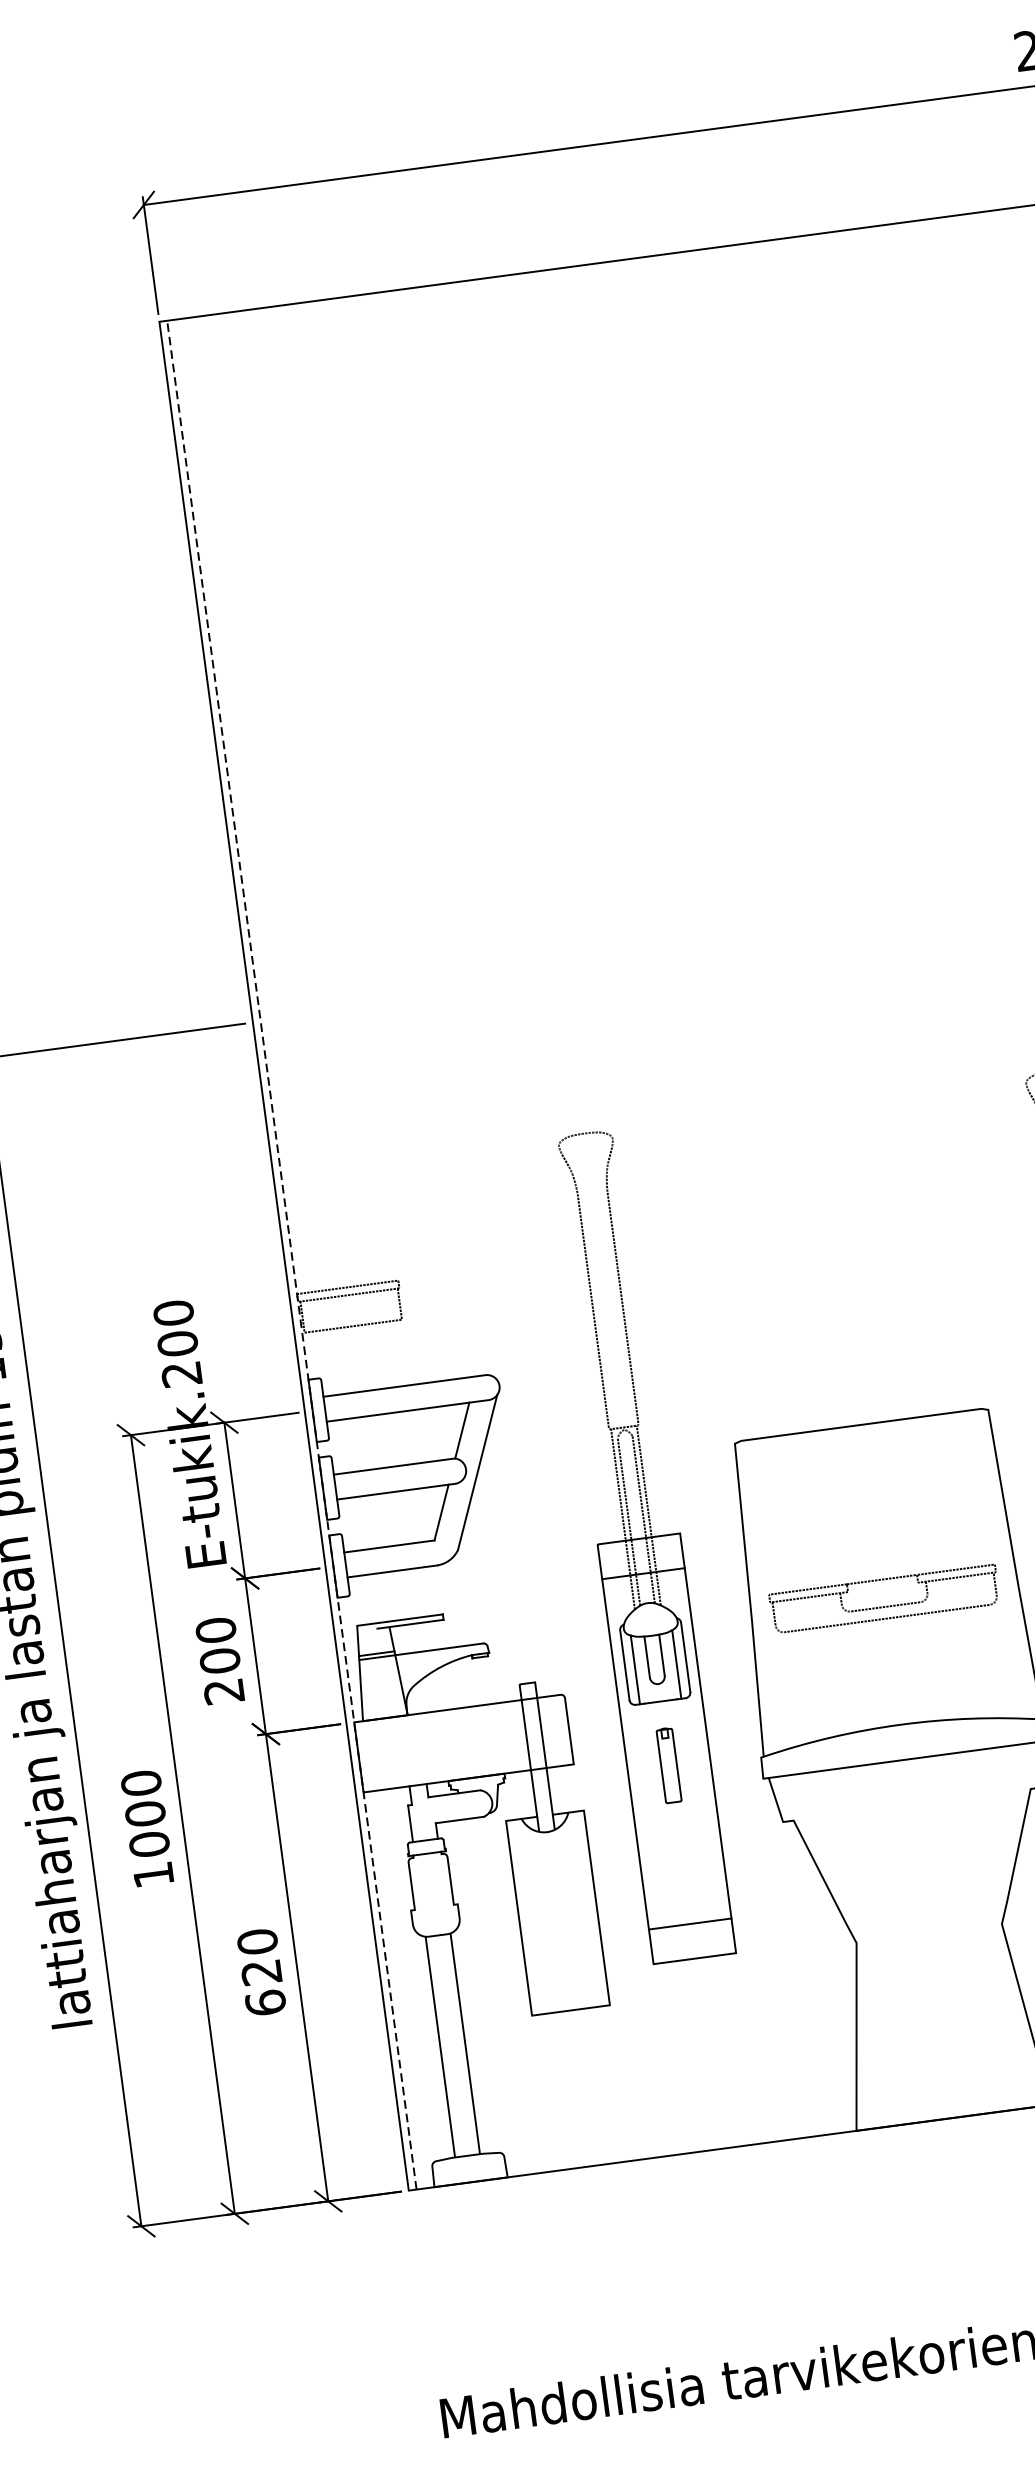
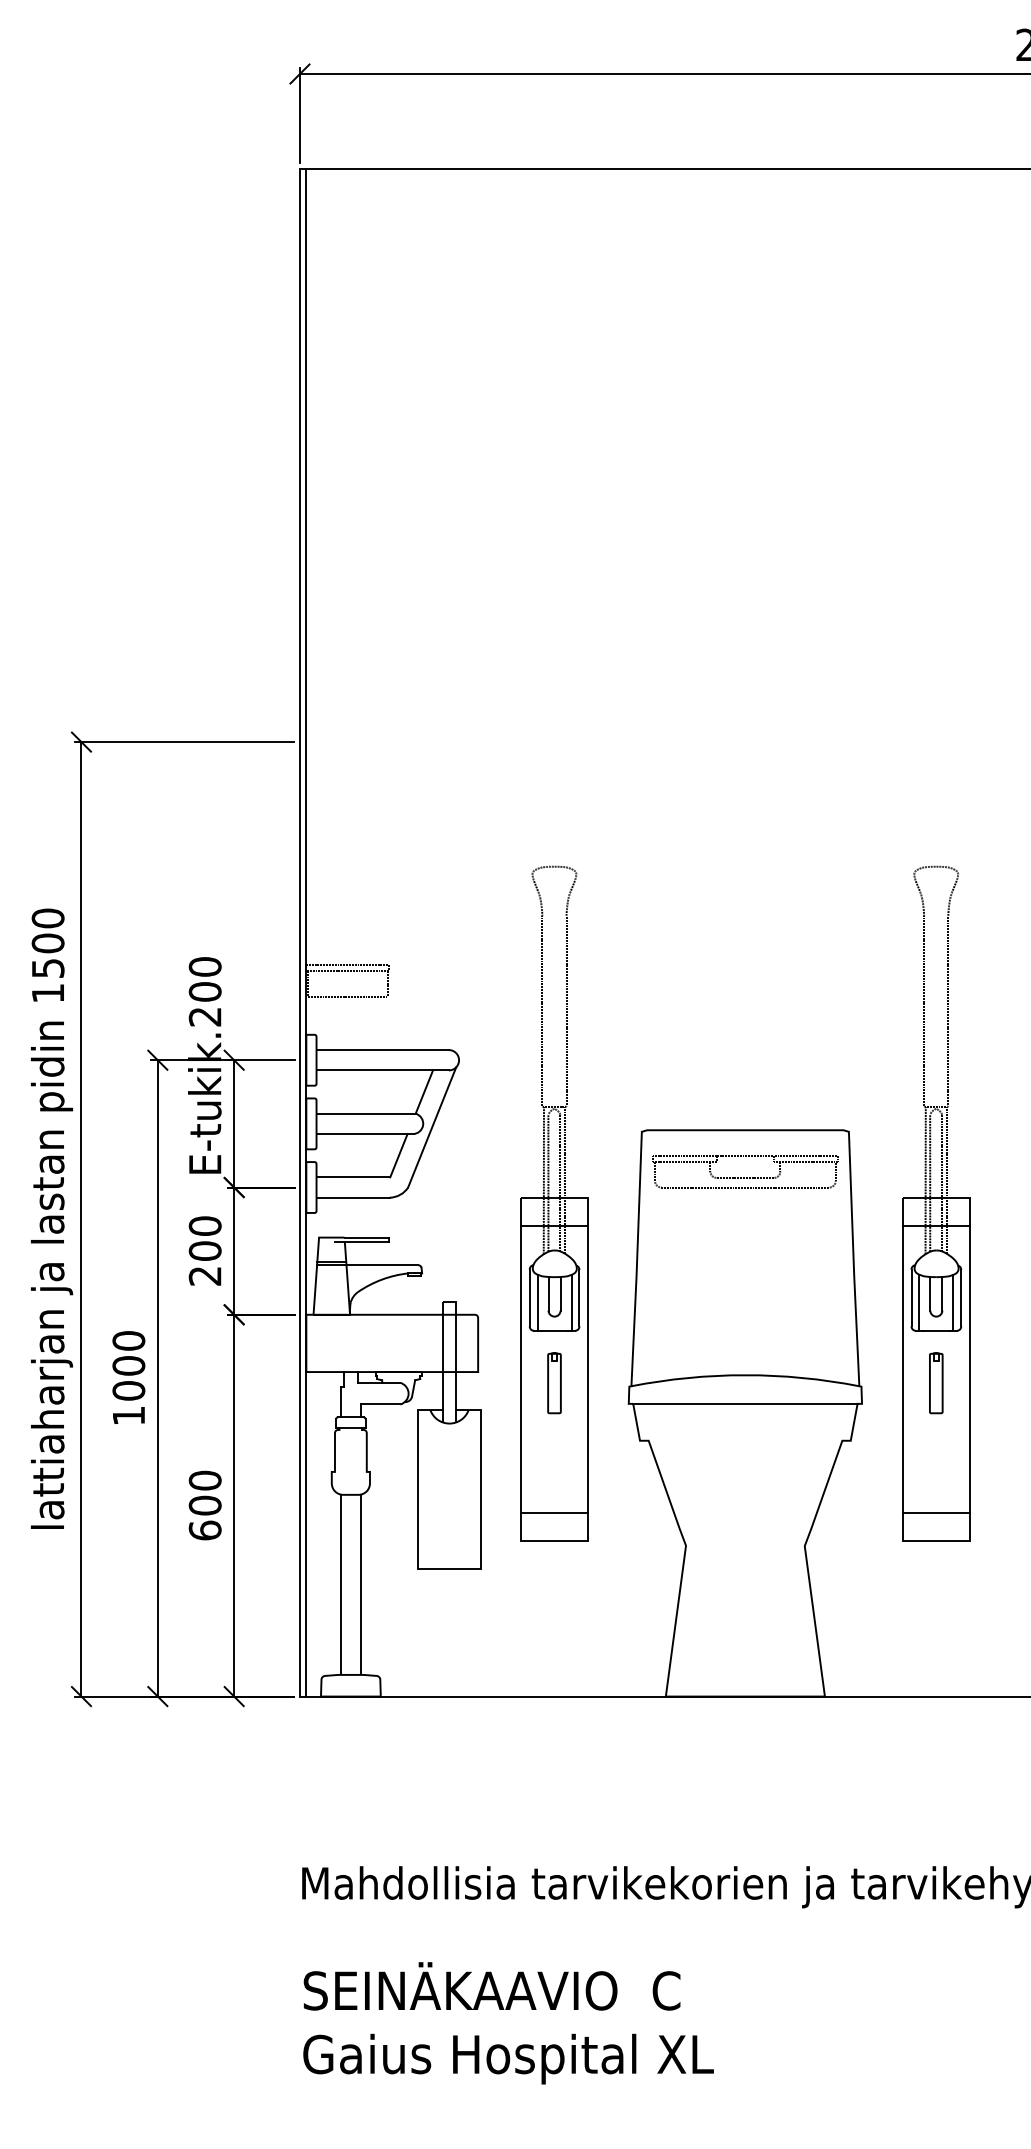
line: (292, 1255) -> (306, 933), dashed -> solid
part: (884, 1606) -> (744, 1177), moved
text: (260, 1972) -> (204, 1505), 620 -> 600

